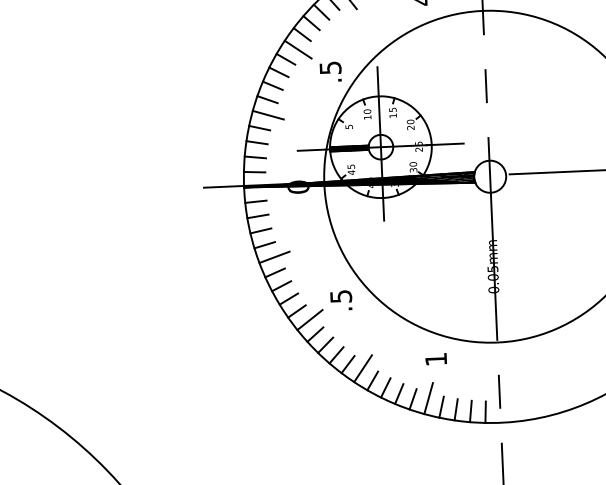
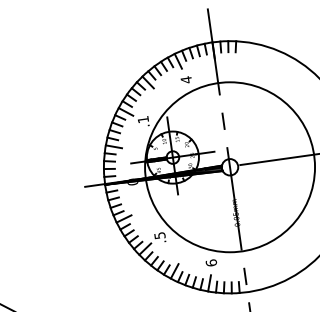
text: (330, 67) -> (143, 119), .5 -> .1
text: (436, 358) -> (211, 262), 1 -> 6

